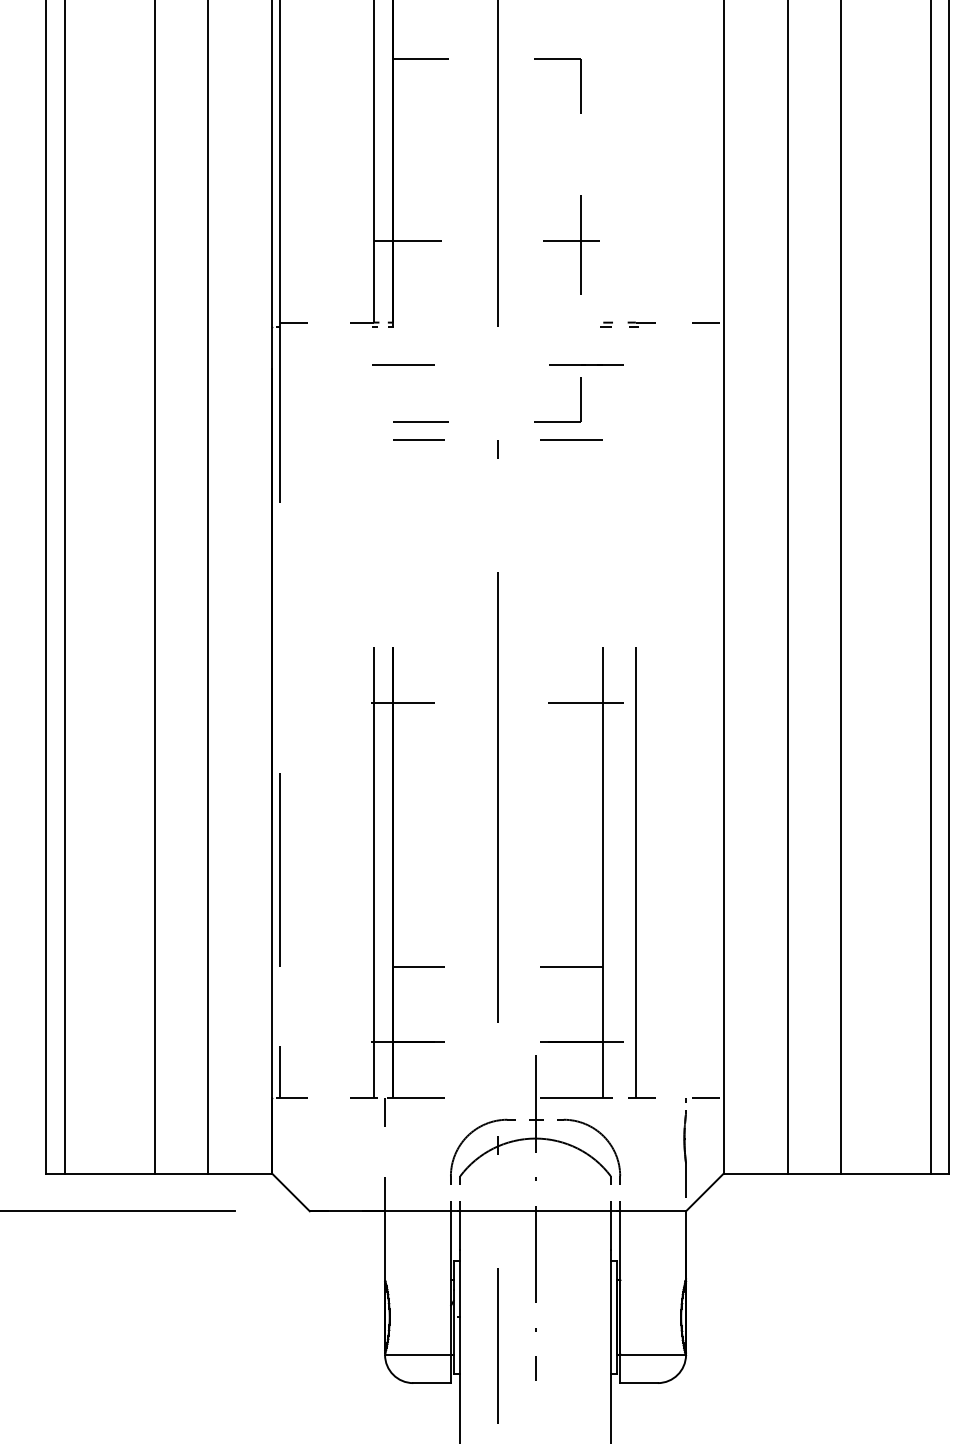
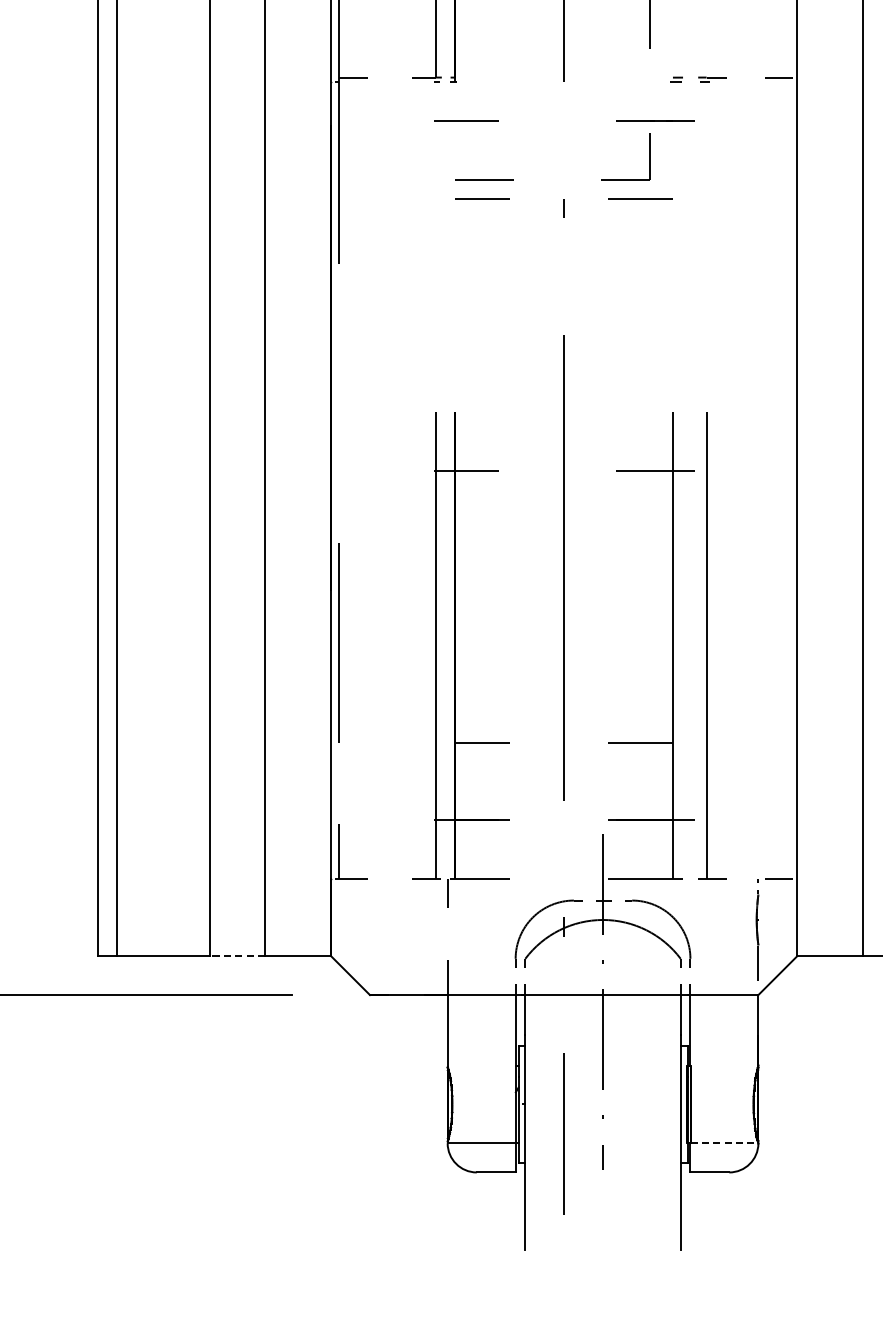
line: (181, 1173) -> (237, 956), solid -> dashed
line: (653, 1354) -> (724, 1142), solid -> dashed

